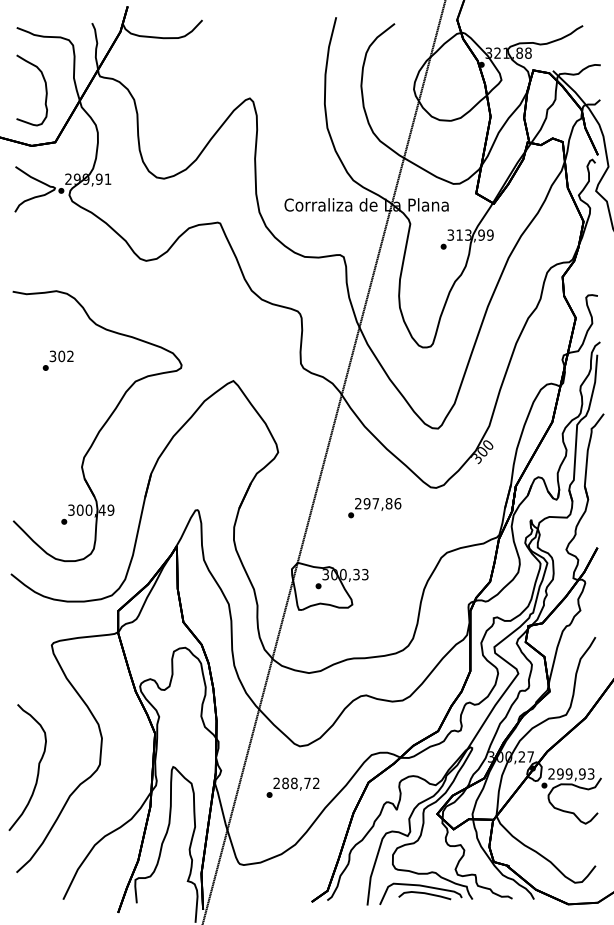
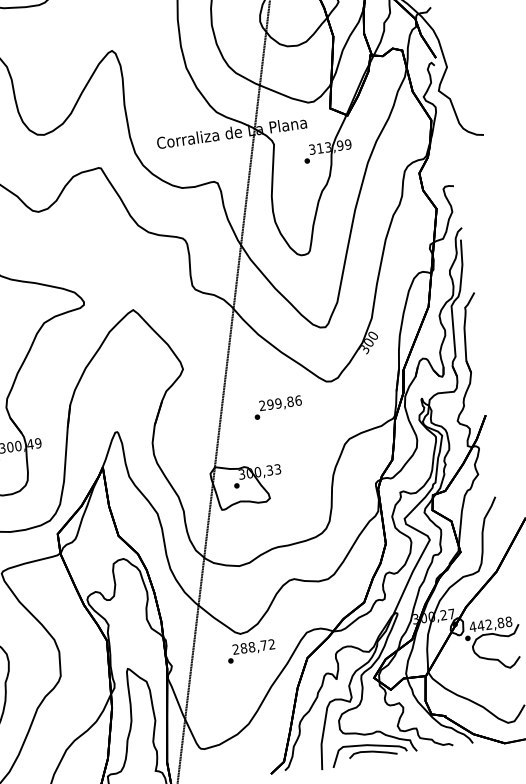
text: (375, 503) -> (278, 403), 297,86 -> 299,86
text: (571, 773) -> (490, 623), 299,93 -> 442,88
text: (292, 787) -> (250, 651), moved

